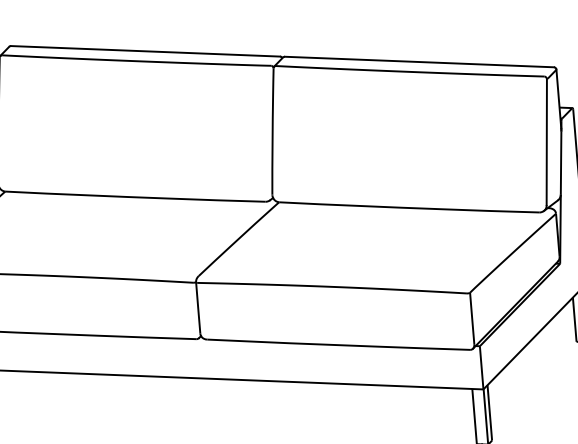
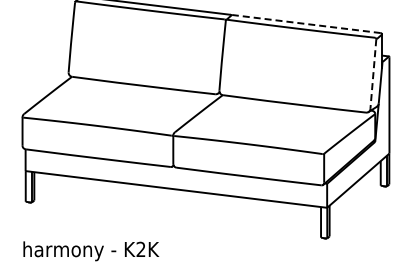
line: (419, 62) -> (306, 24), solid -> dashed
line: (547, 142) -> (373, 74), solid -> dashed

